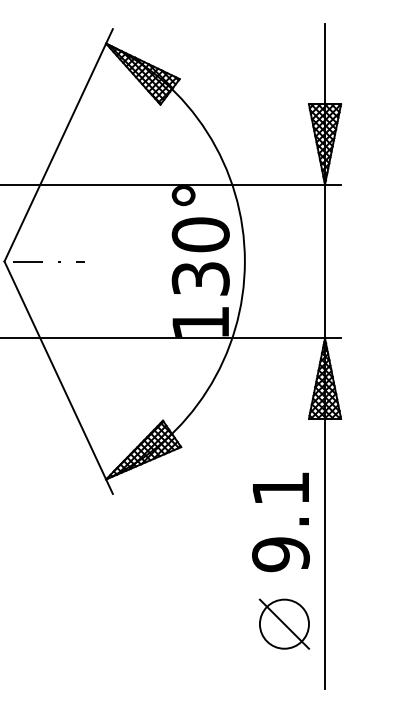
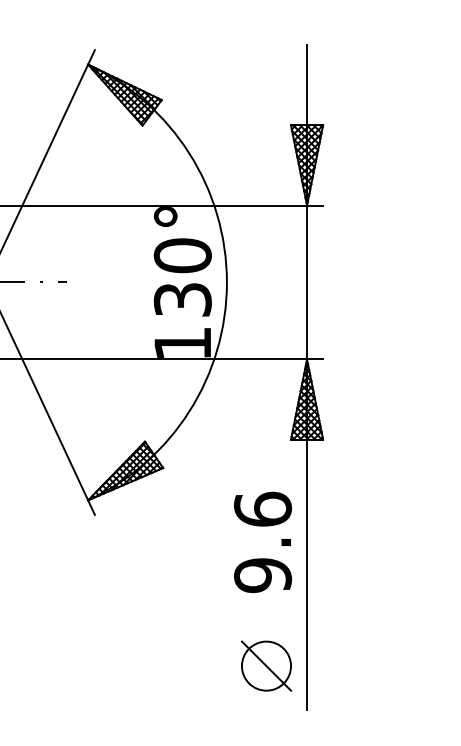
text: (281, 487) -> (263, 508), 9.1 -> 9.6
part: (284, 623) -> (266, 665), moved

